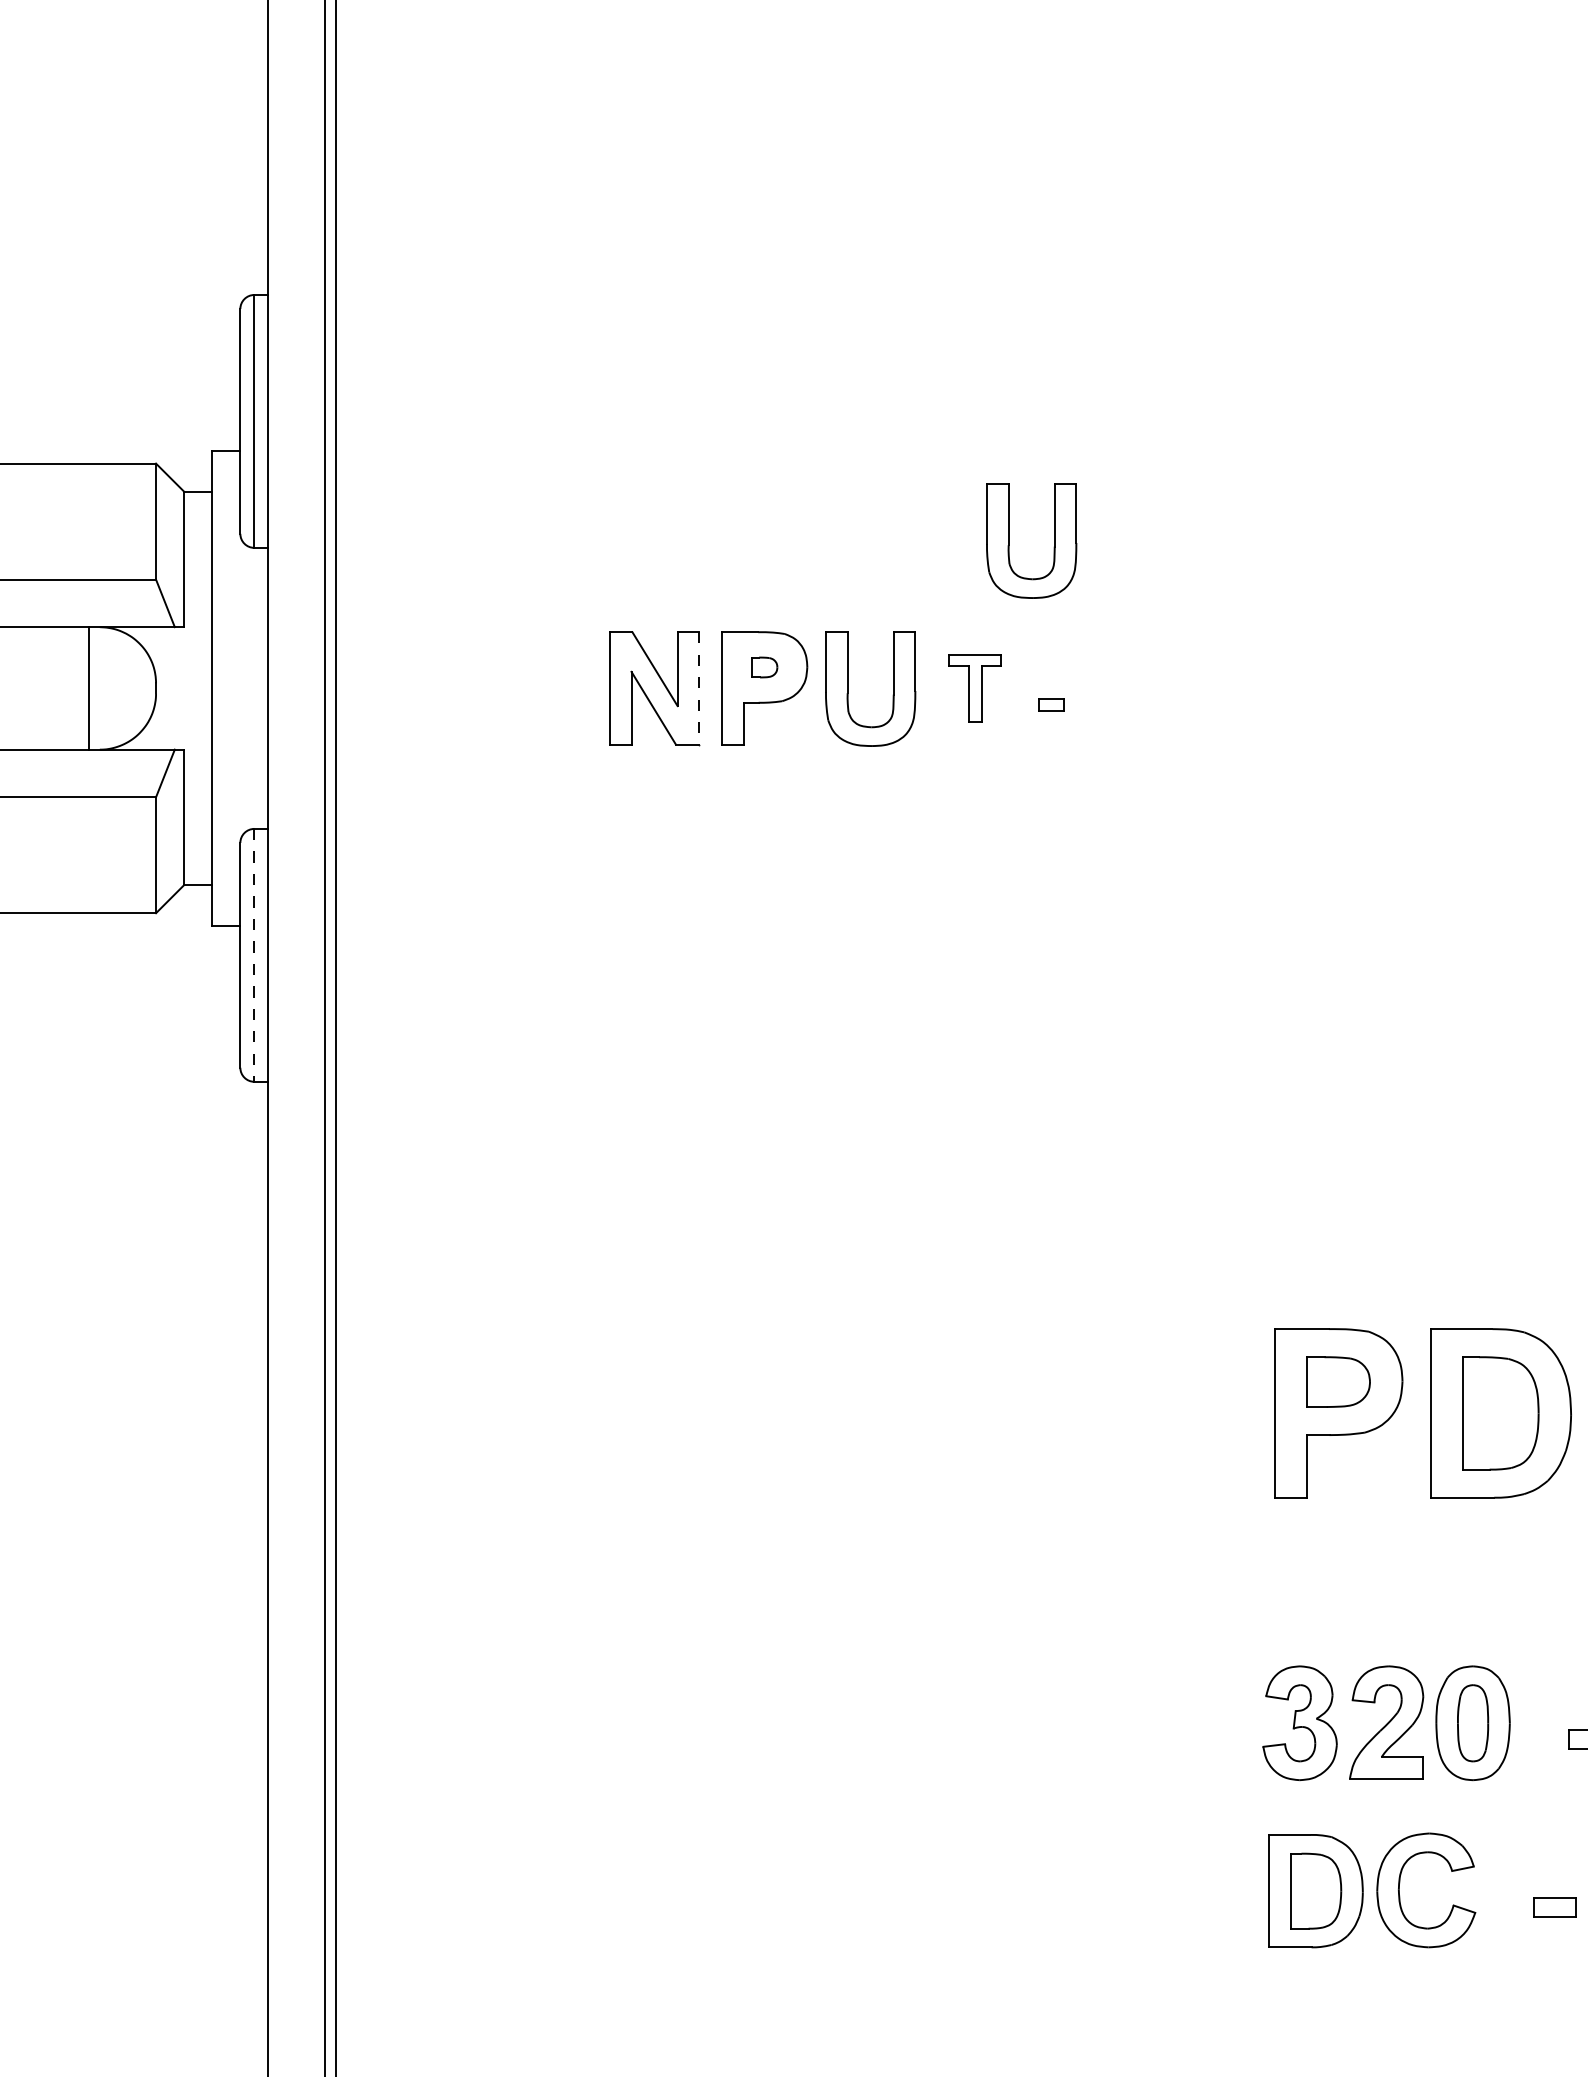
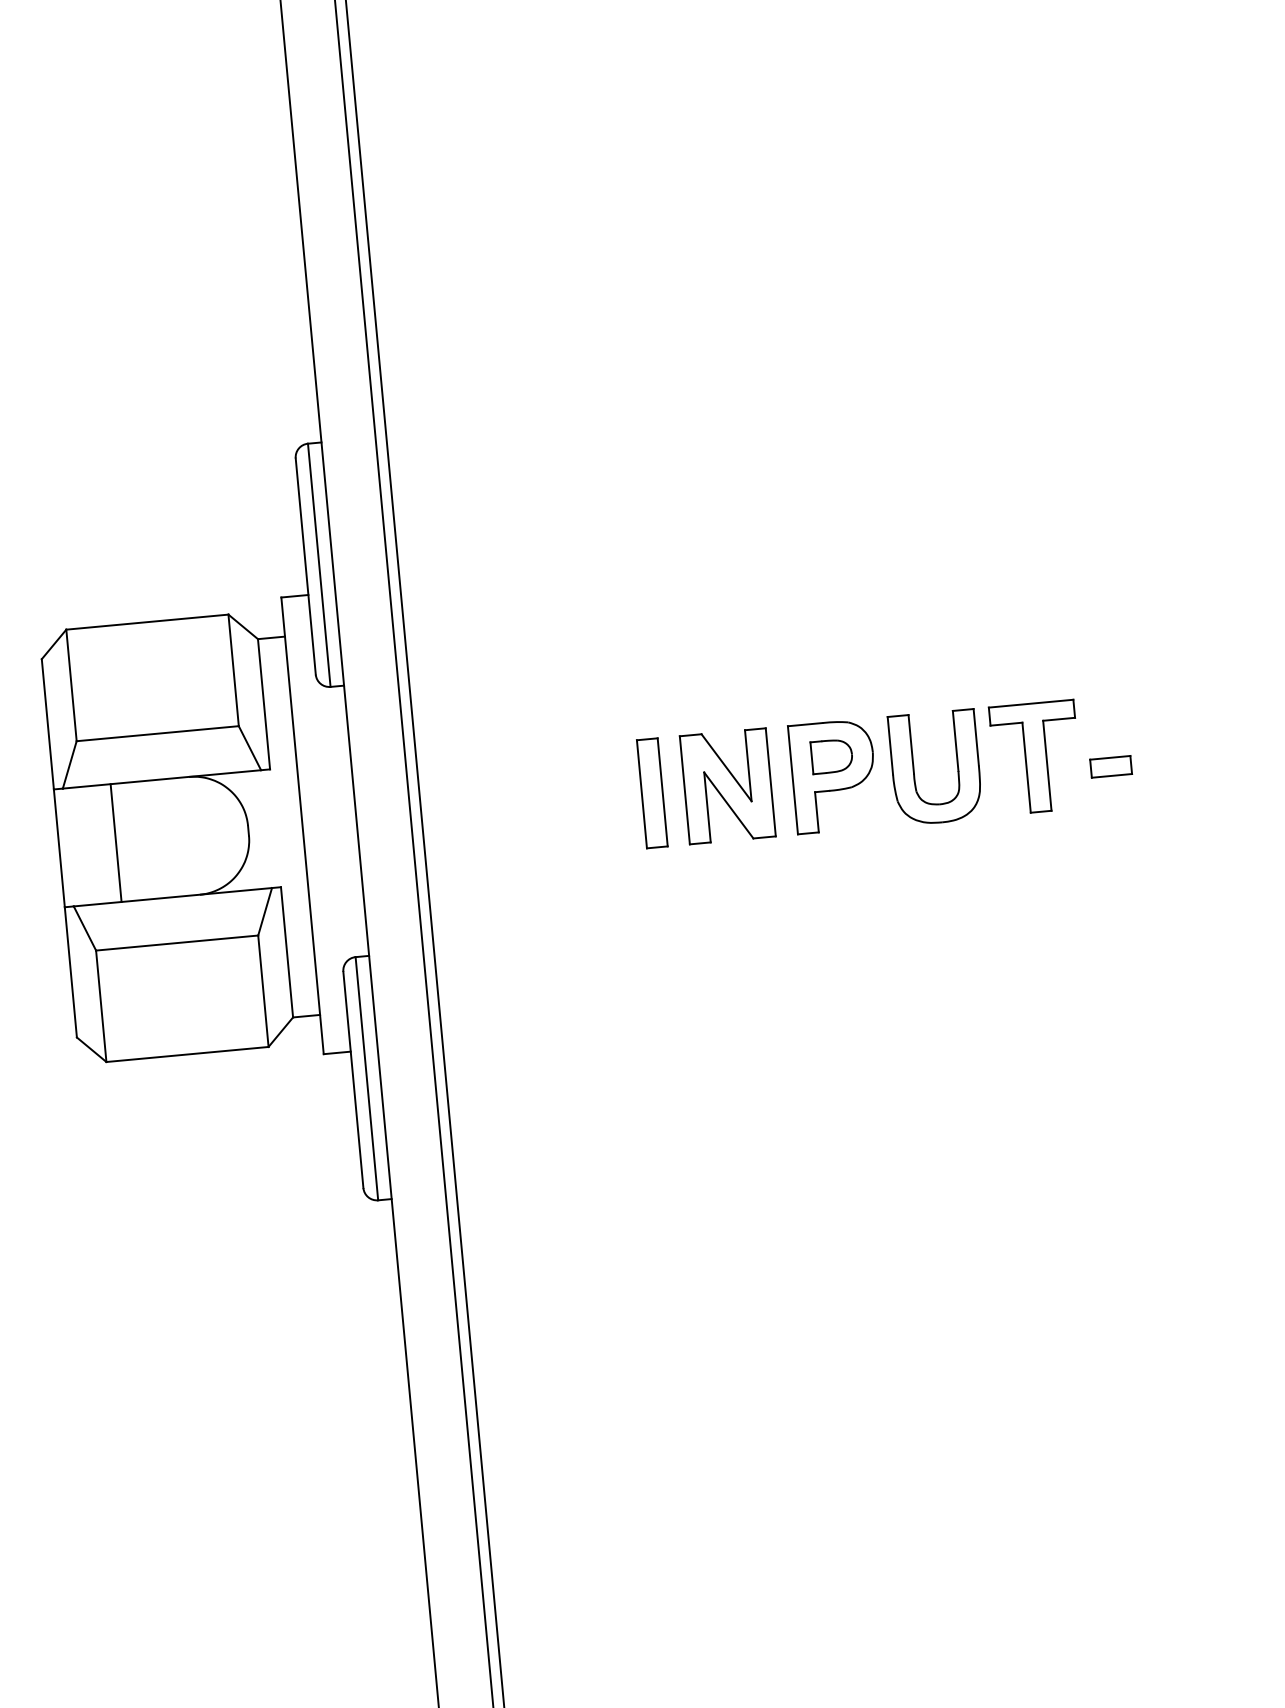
part: (1009, 540) -> (1055, 612), removed
part: (764, 667) -> (831, 756), size x1.67
line: (89, 688) -> (116, 843), moved
part: (575, 688) -> (651, 793), added
line: (699, 688) -> (771, 782), dashed -> solid
part: (974, 688) -> (1035, 757), size x1.67
part: (1051, 704) -> (1110, 766), size x1.67
line: (254, 955) -> (367, 1078), dashed -> solid

